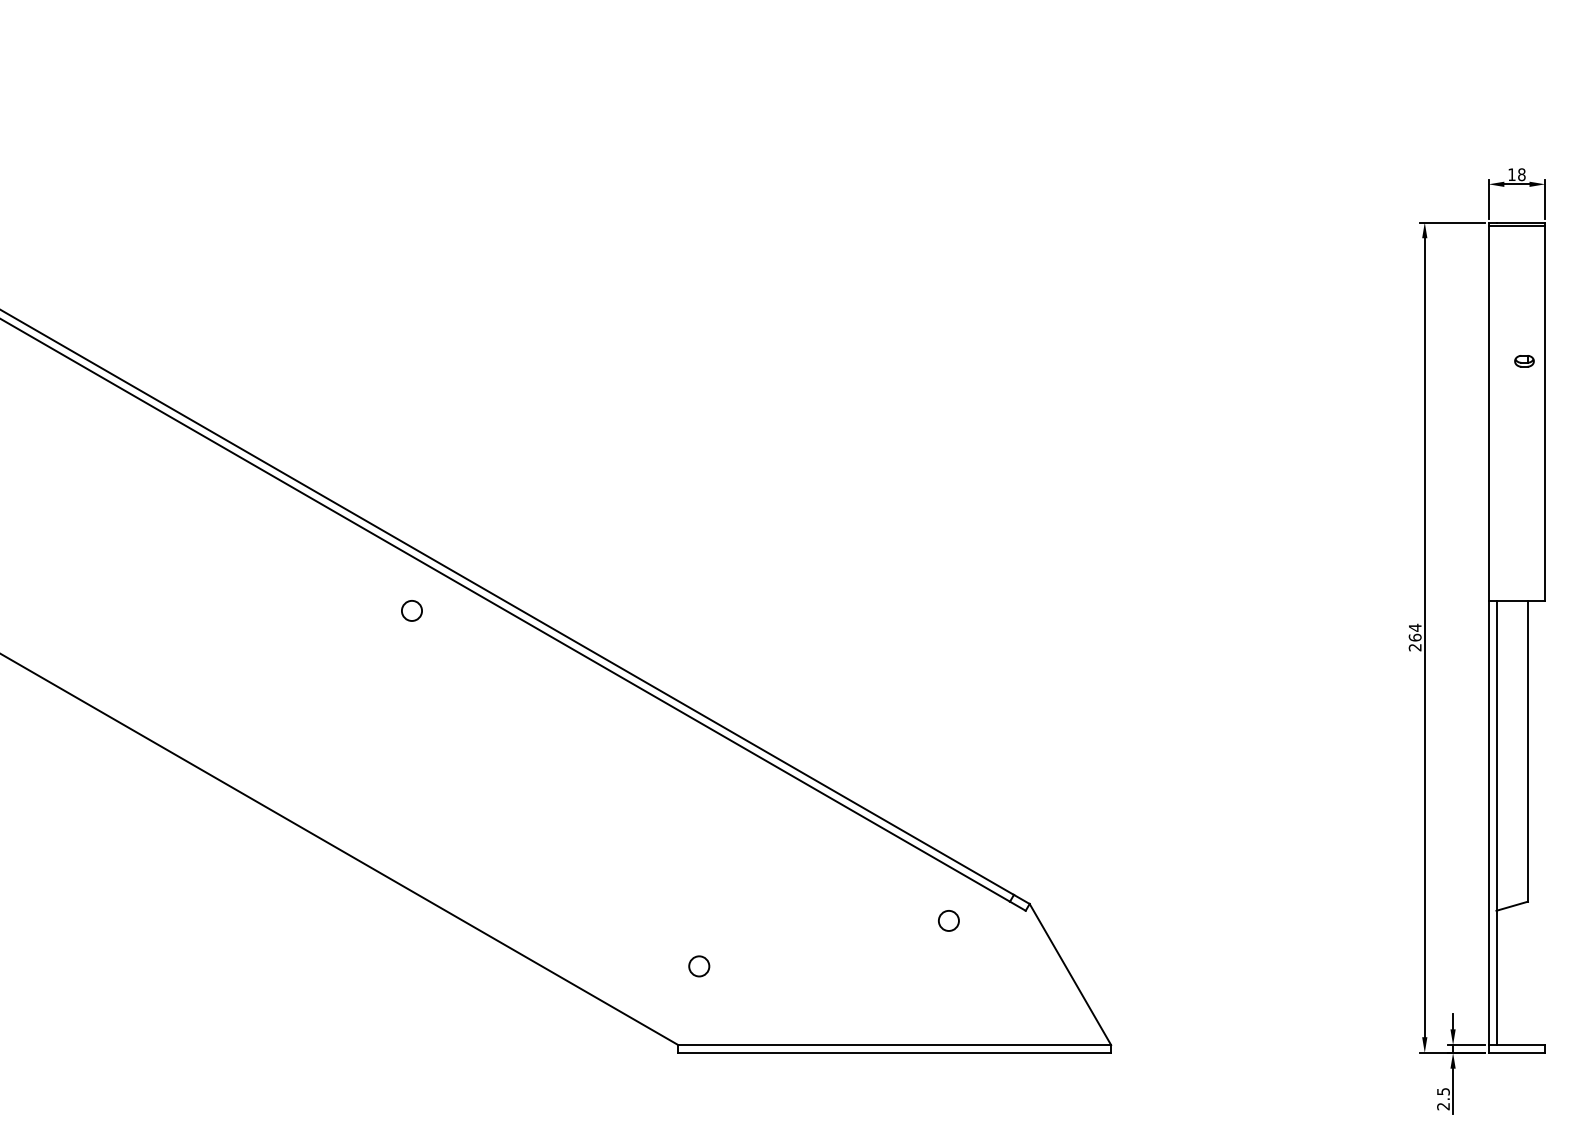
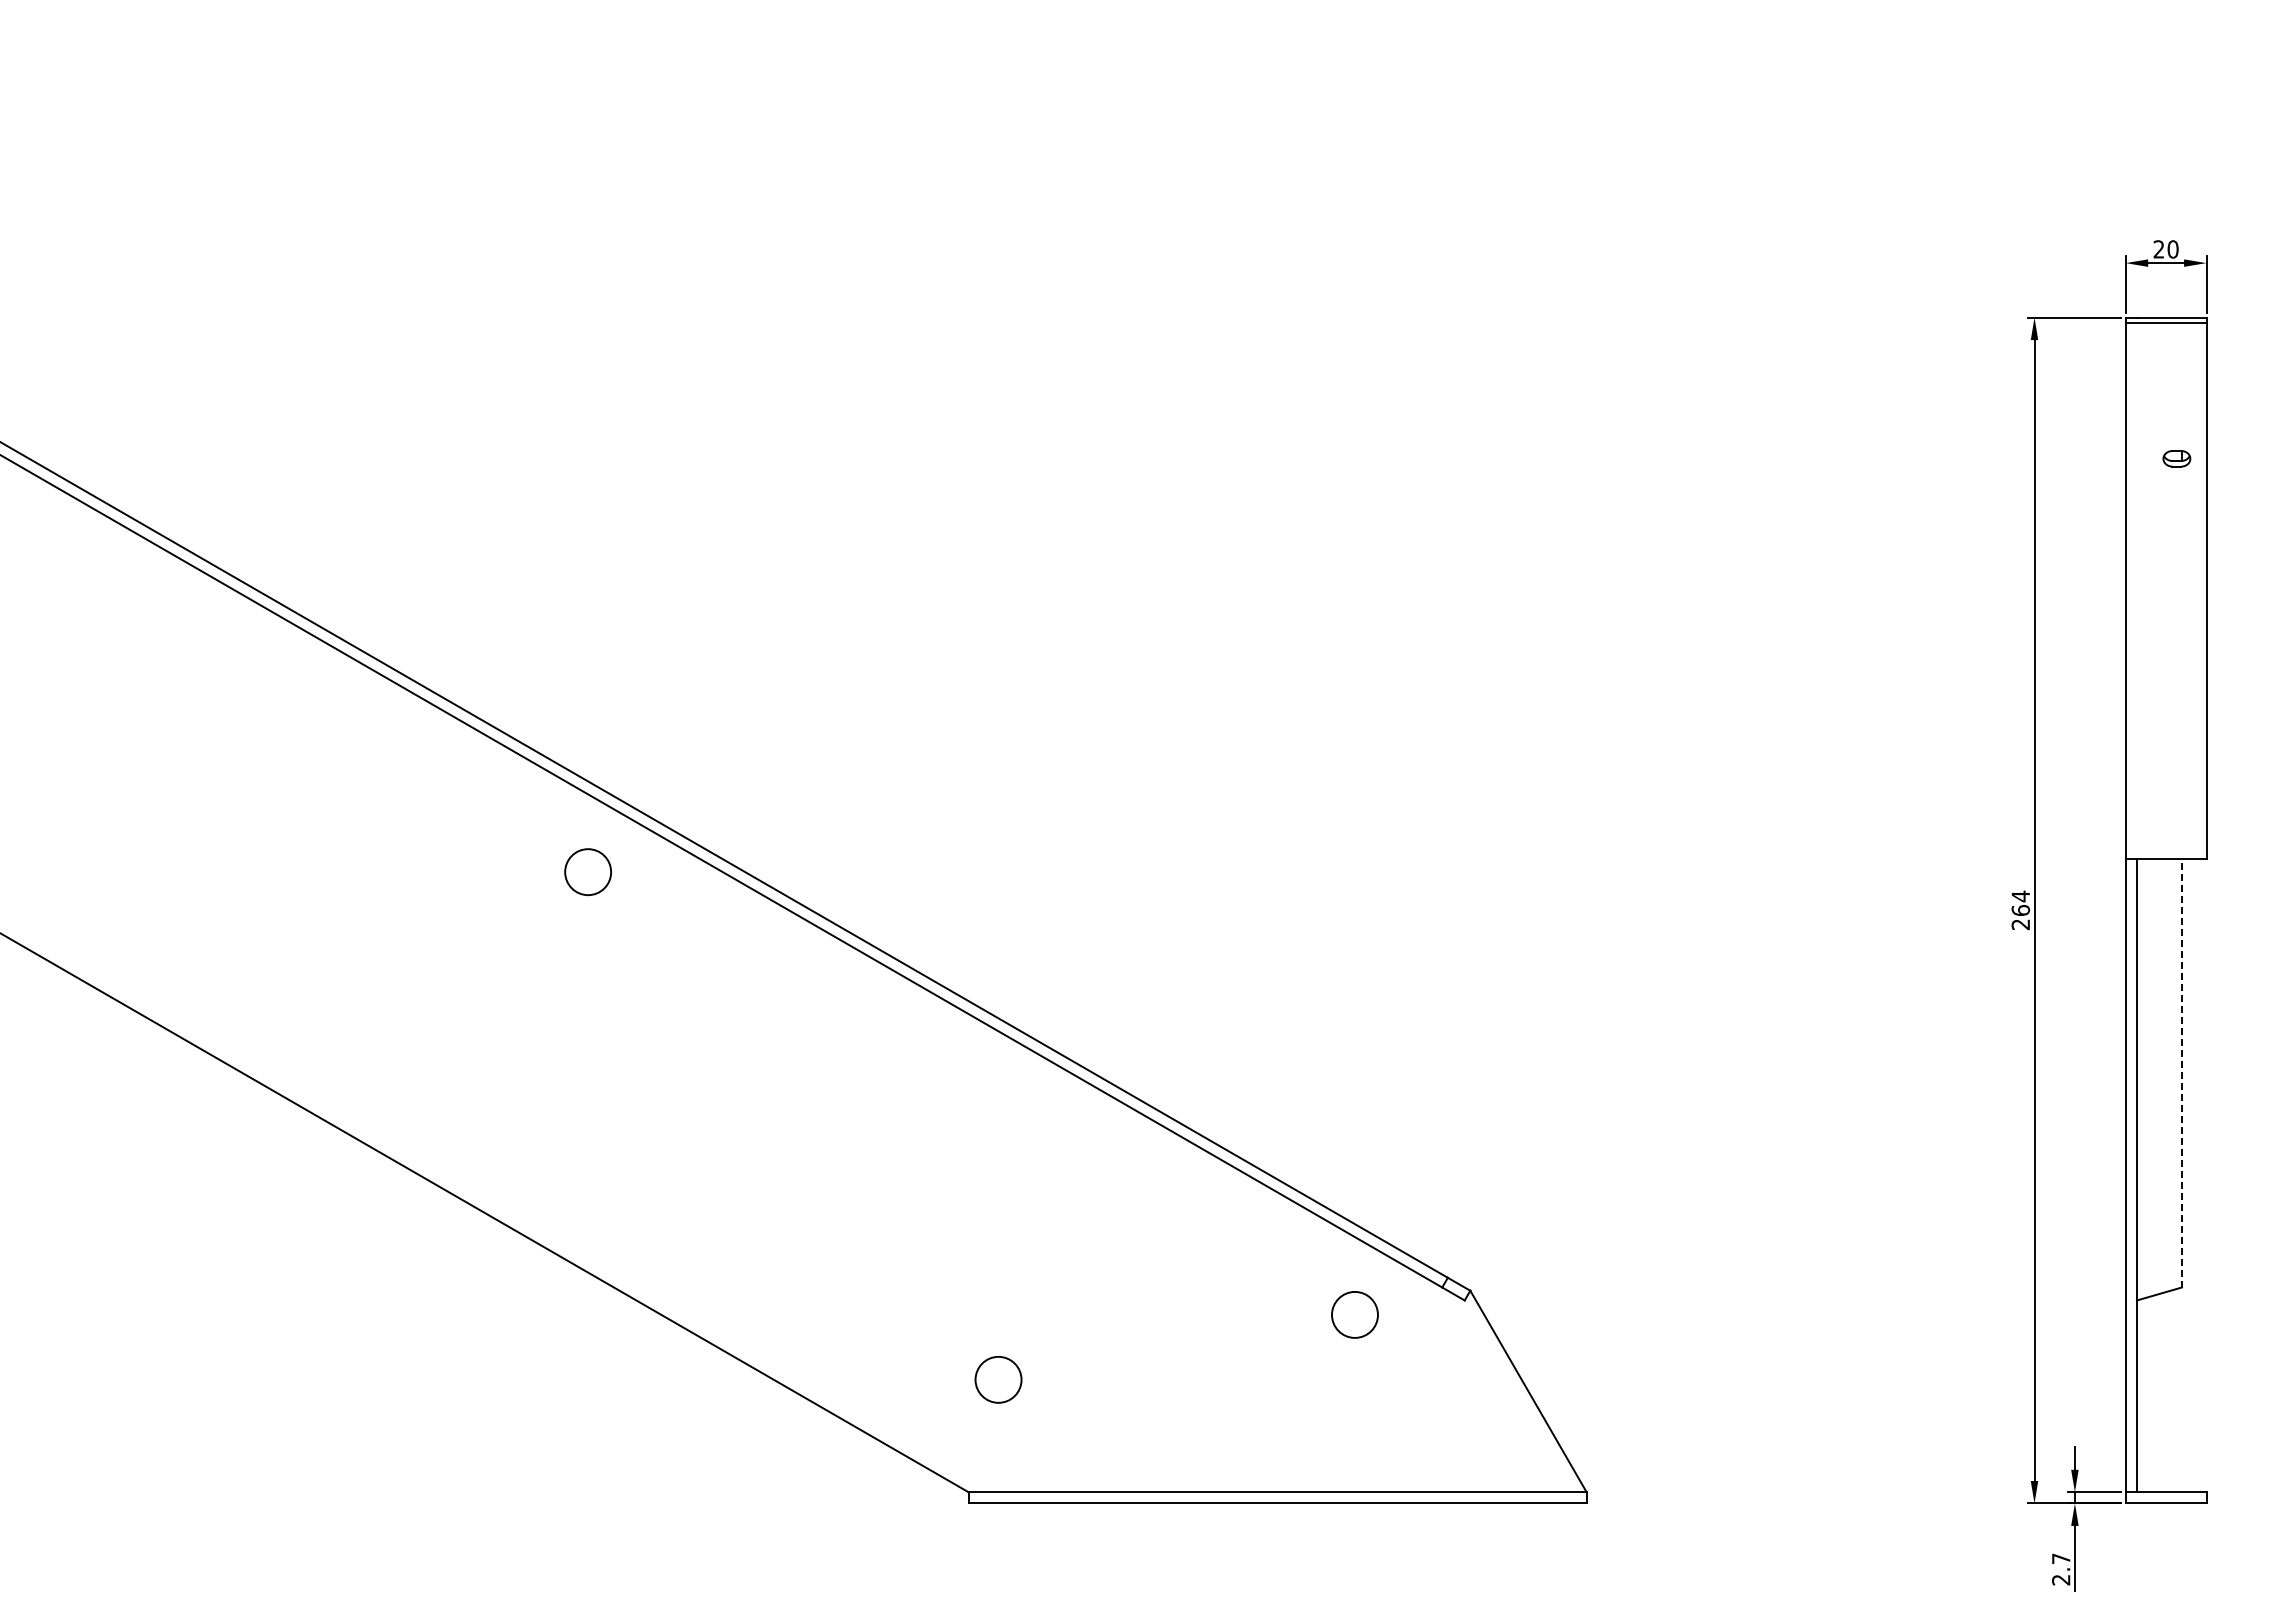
text: (1516, 174) -> (2165, 249), 18 -> 20
part: (1524, 361) -> (2176, 458), moved
circle: (412, 611) -> (588, 872), size x1.6
line: (1527, 751) -> (2181, 1072), solid -> dashed
circle: (948, 920) -> (1354, 1314), size x1.6
circle: (699, 966) -> (998, 1379), size x1.6
text: (1443, 1091) -> (2061, 1558), 2.5 -> 2.7

